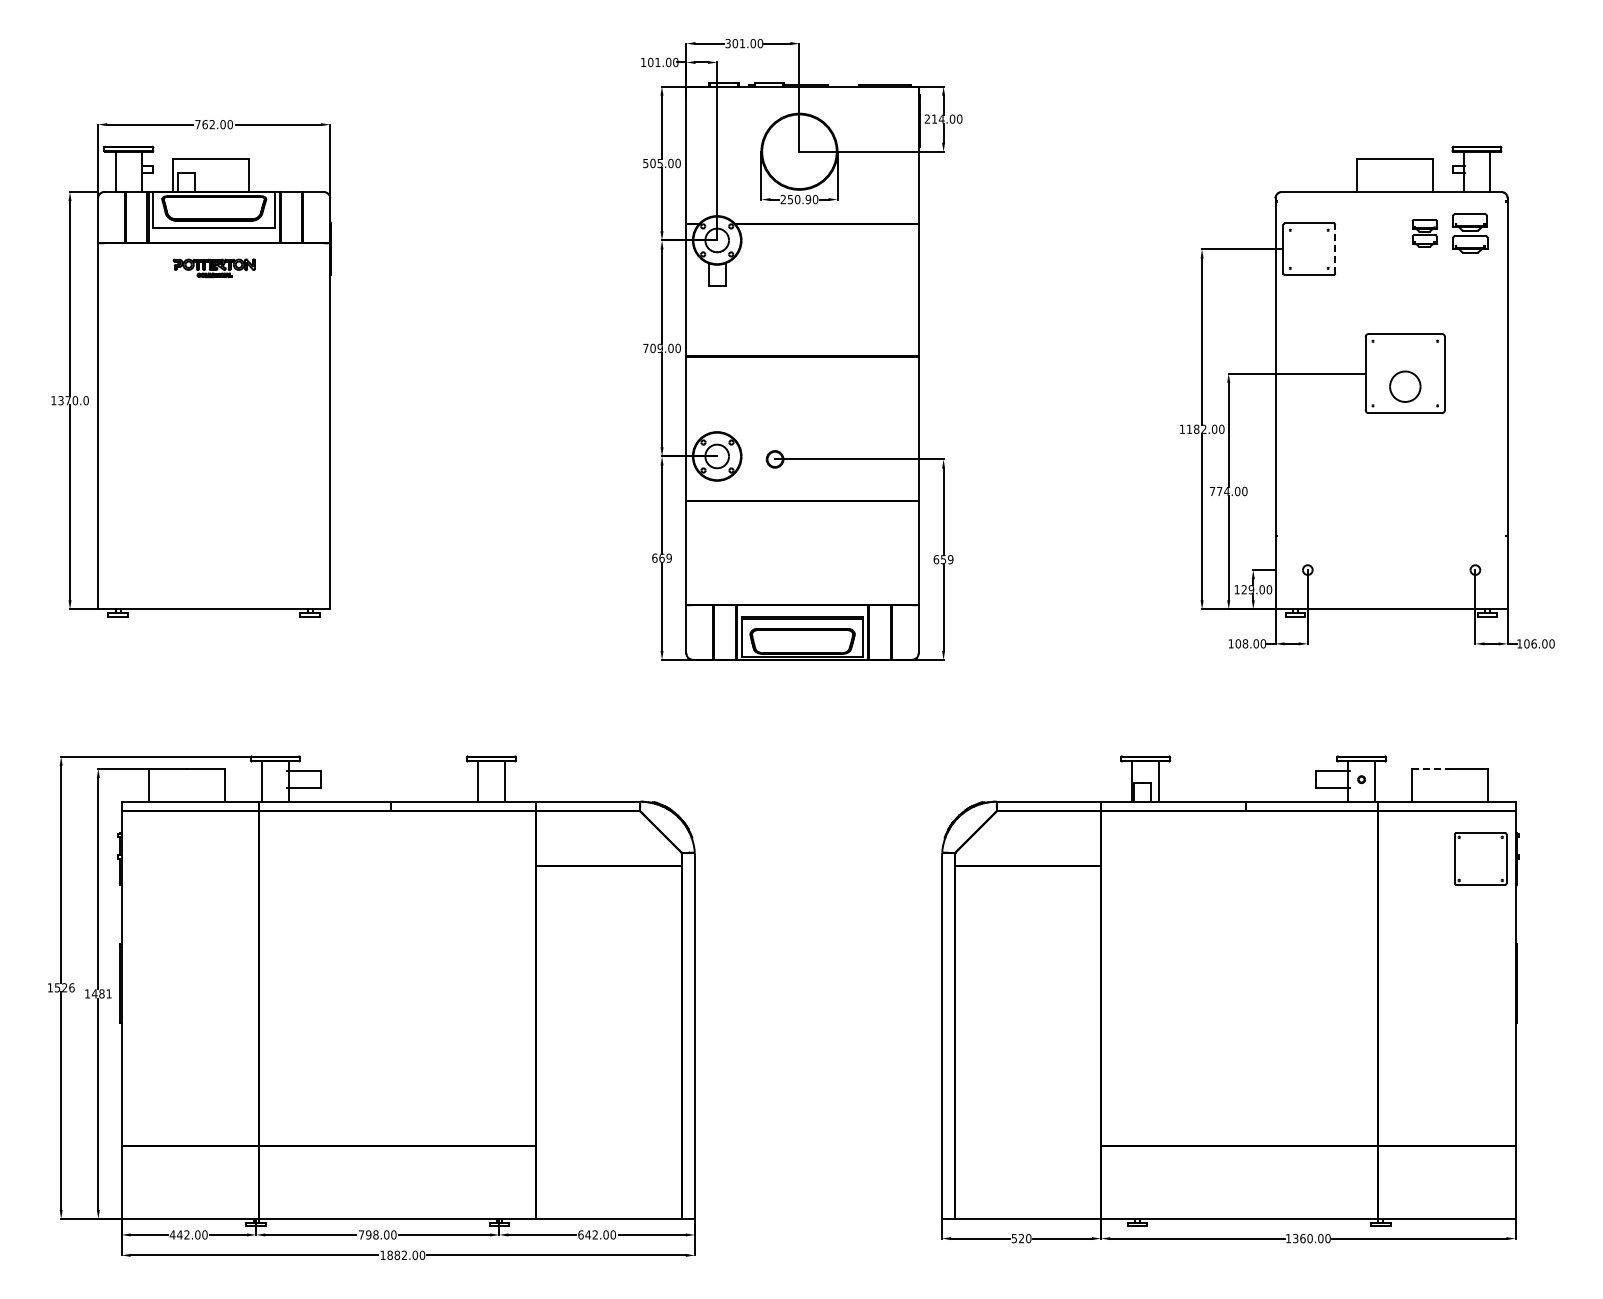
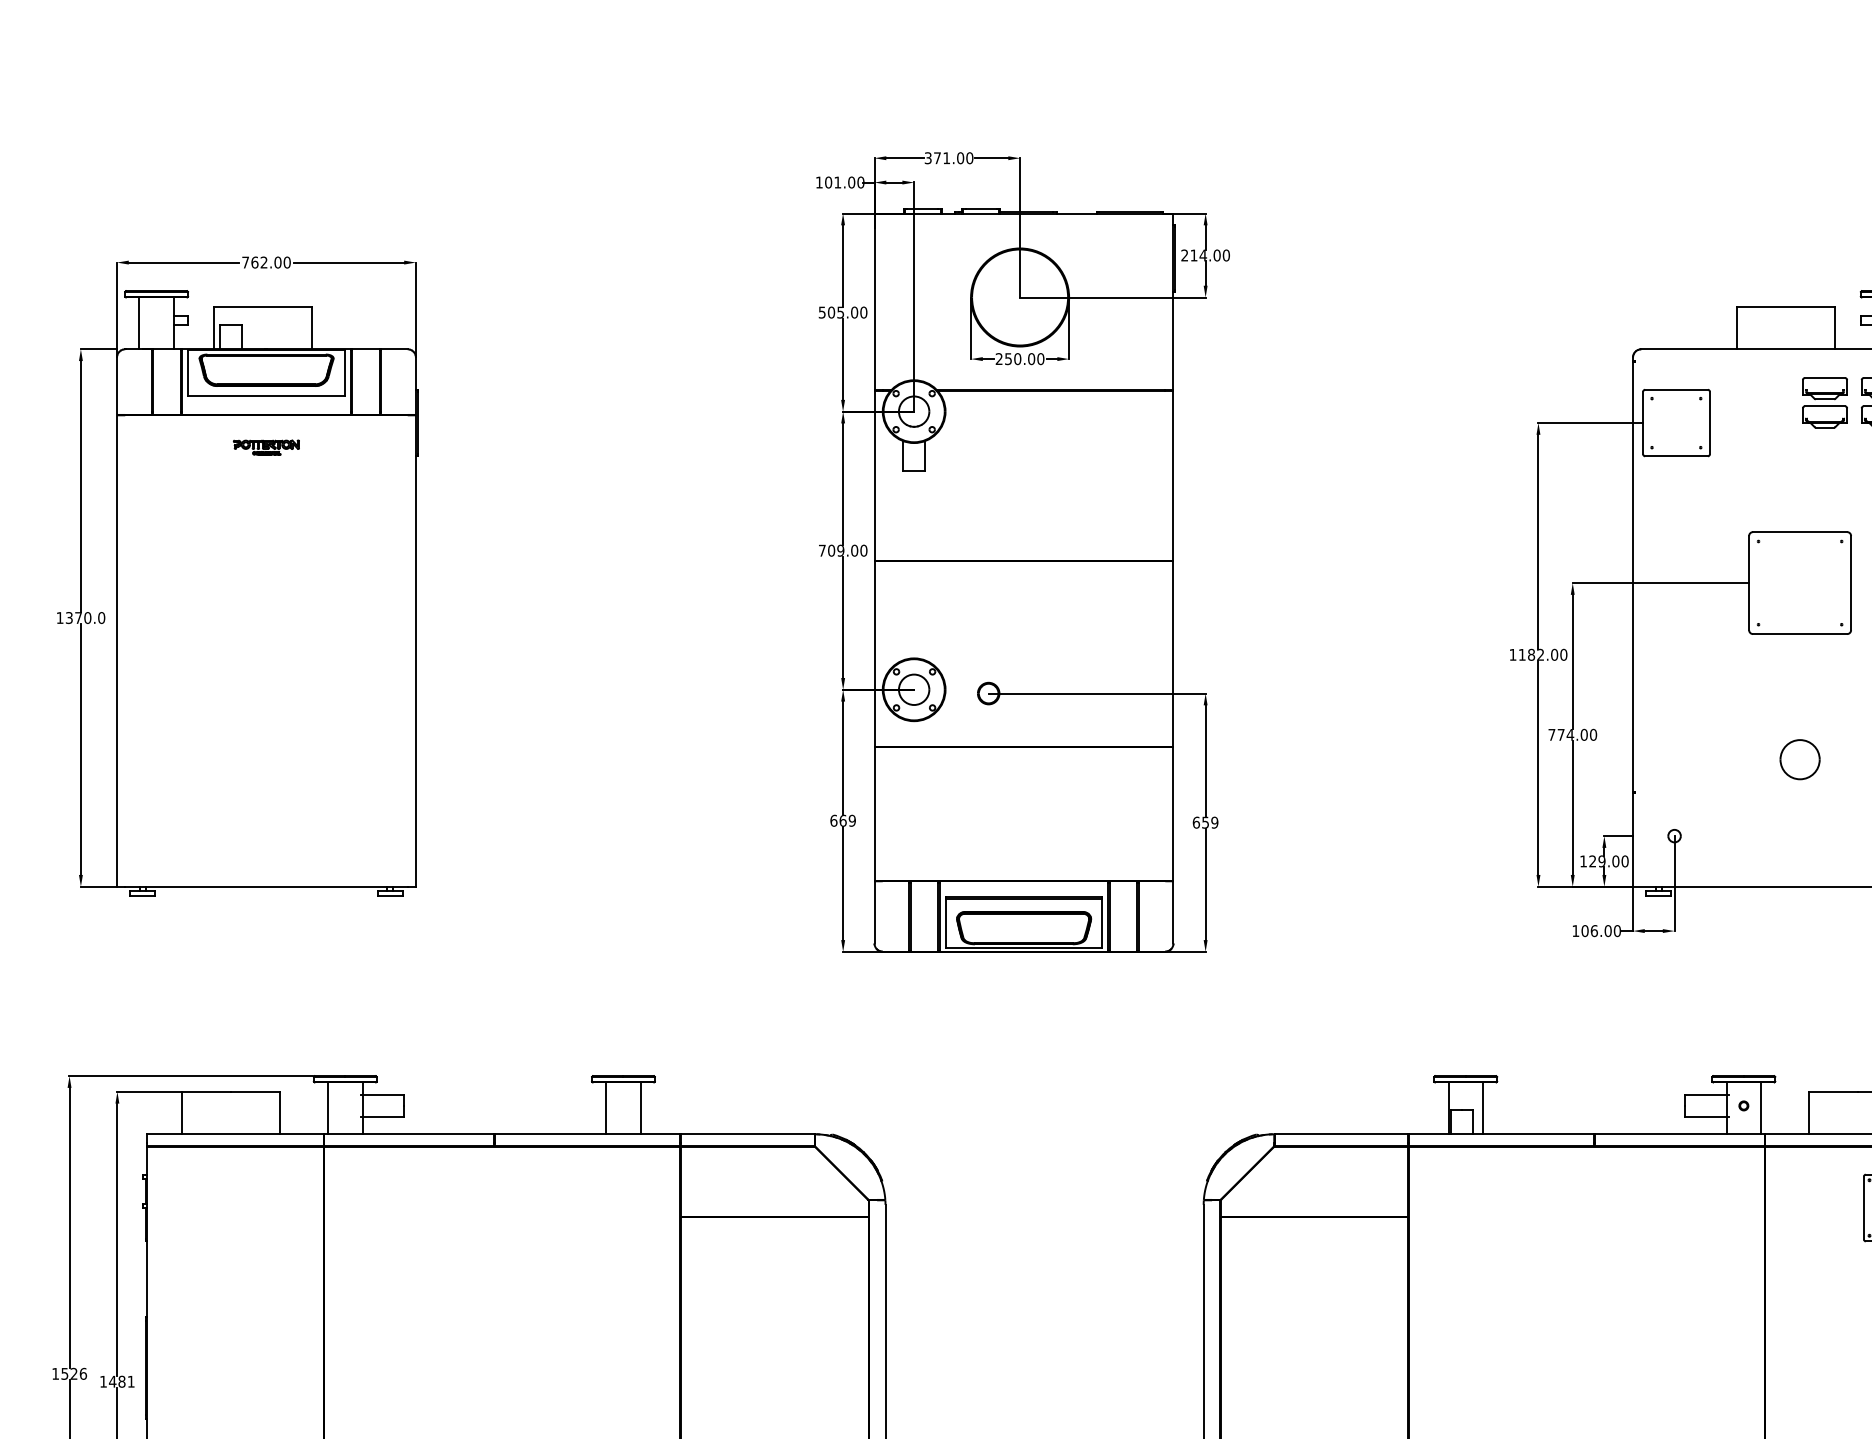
text: (735, 43) -> (937, 158), 301.00 -> 371.00
text: (807, 199) -> (1030, 358), 250.90 -> 250.00
part: (1424, 233) -> (1824, 402), size x1.43
line: (1335, 248) -> (1710, 422), dashed -> solid
part: (213, 268) -> (265, 447), size x0.62
part: (1405, 386) -> (1800, 759), moved
text: (1245, 643) -> (1594, 930), 108.00 -> 106.00
line: (1431, 768) -> (1833, 1091), dashed -> solid

